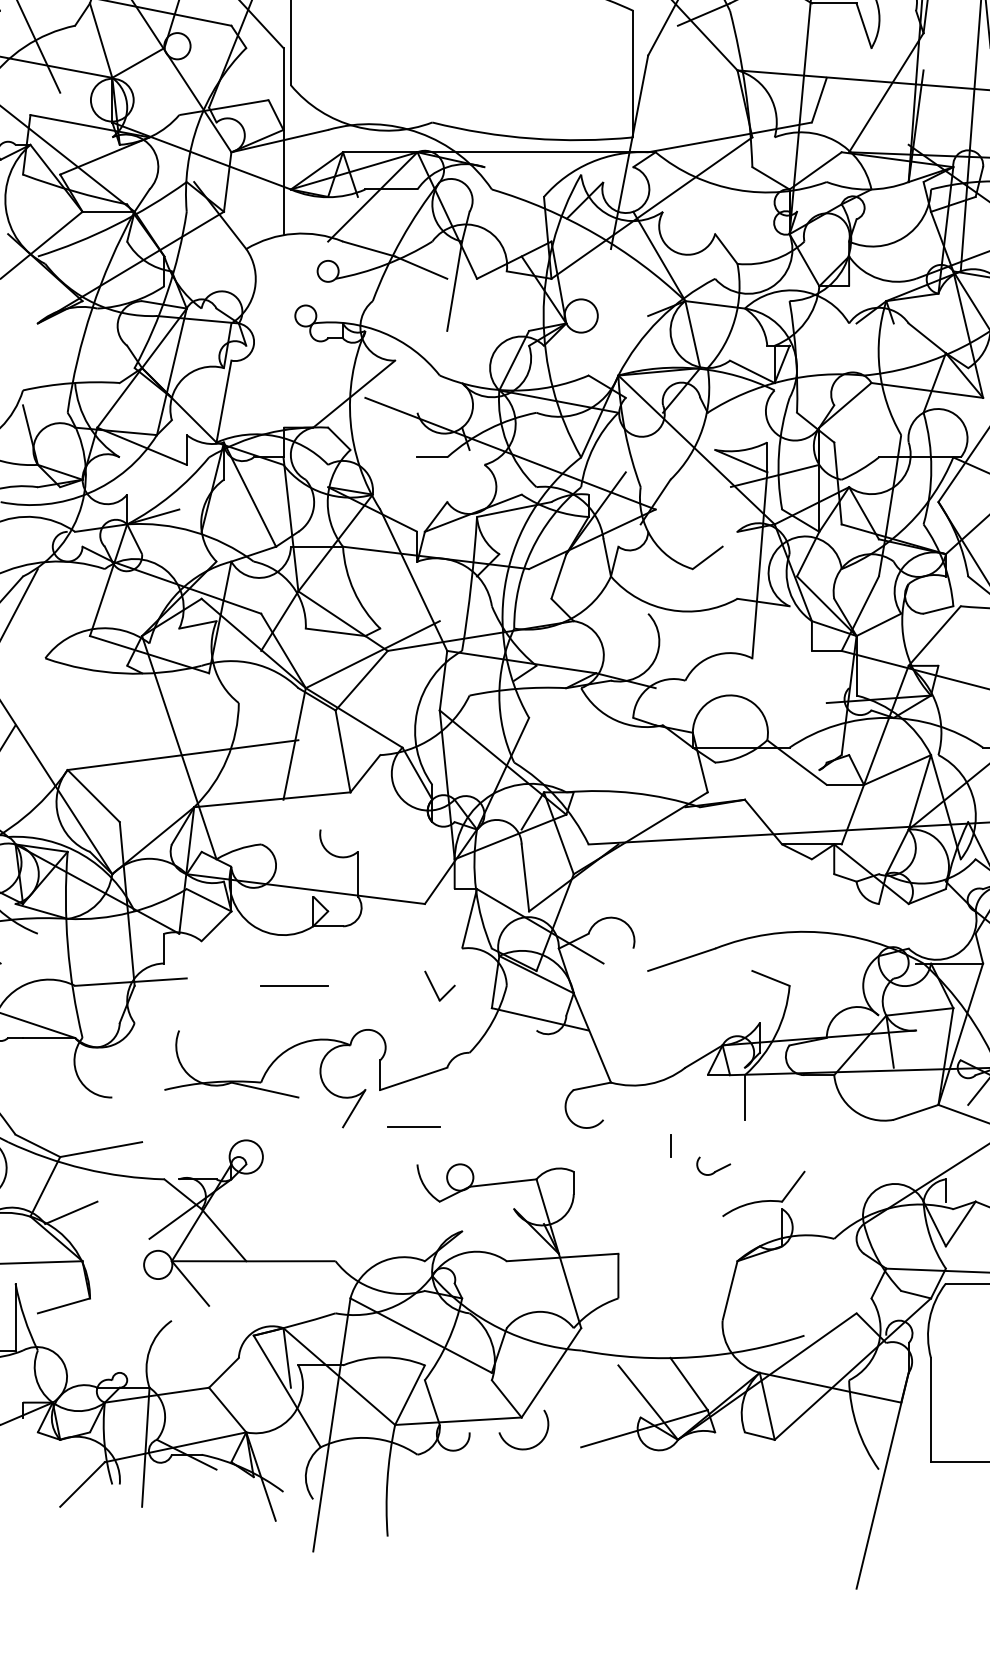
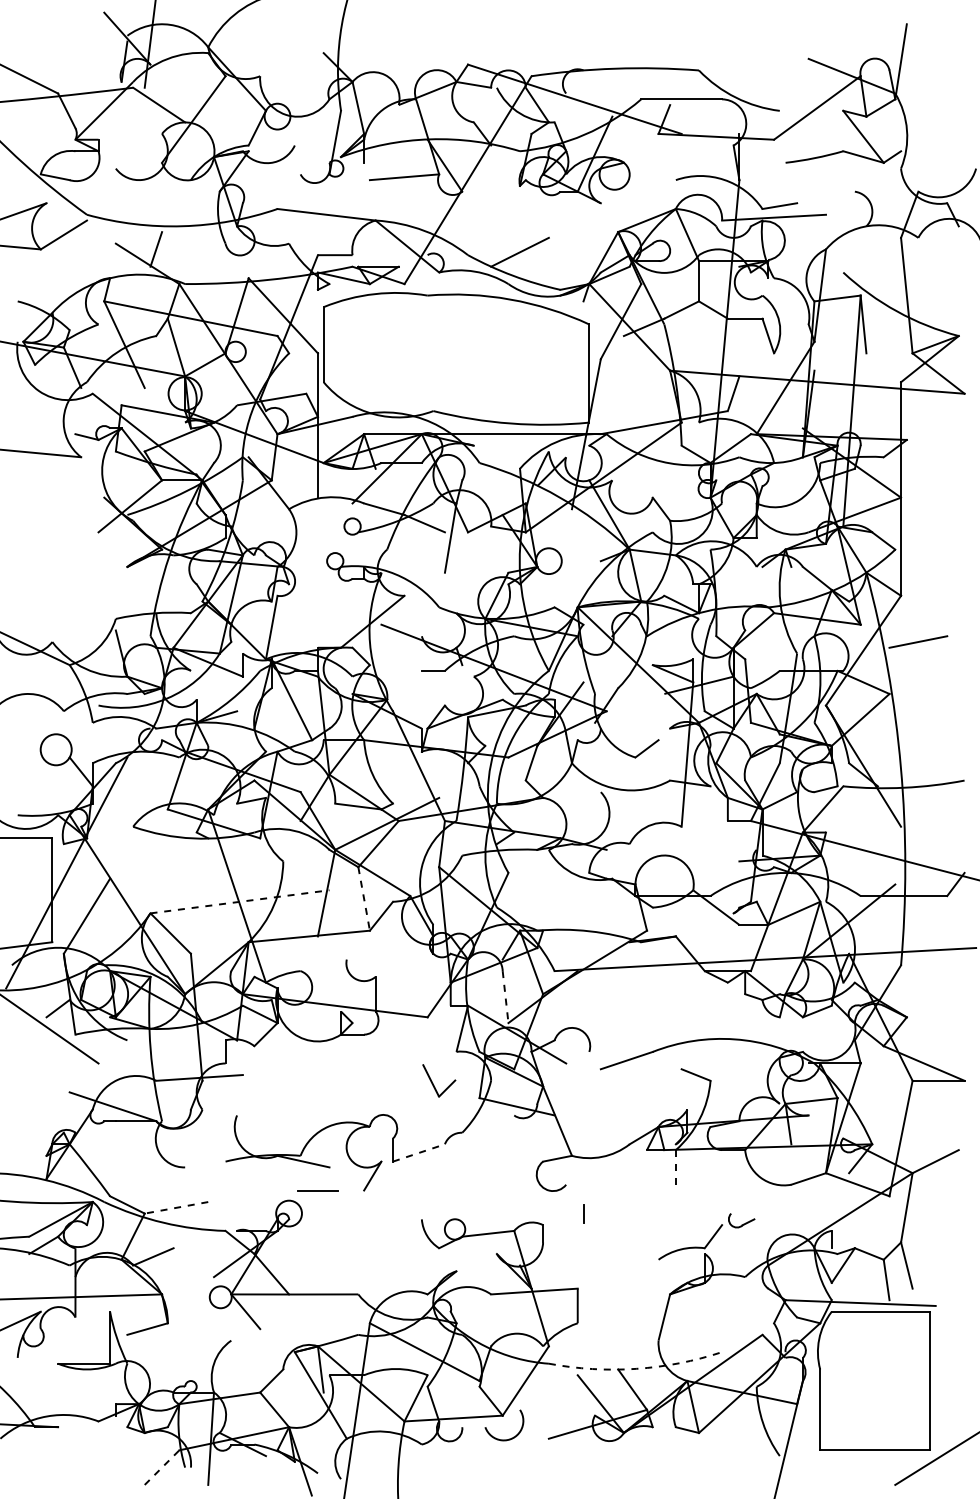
line: (343, 752) -> (364, 899), solid -> dashed
line: (183, 754) -> (240, 901), solid -> dashed
line: (525, 878) -> (505, 997), solid -> dashed
line: (294, 985) -> (326, 1080), removed
part: (440, 986) -> (439, 1081), size x1.4
line: (414, 1078) -> (419, 1152), solid -> dashed
line: (744, 1097) -> (675, 1167), solid -> dashed
line: (413, 1127) -> (317, 1190), moved
line: (669, 1145) -> (583, 1213), moved
line: (101, 1149) -> (176, 1207), solid -> dashed
part: (713, 1165) -> (741, 1220), moved
arc: (694, 1356) -> (636, 1368), solid -> dashed
line: (83, 1484) -> (162, 1467), solid -> dashed

